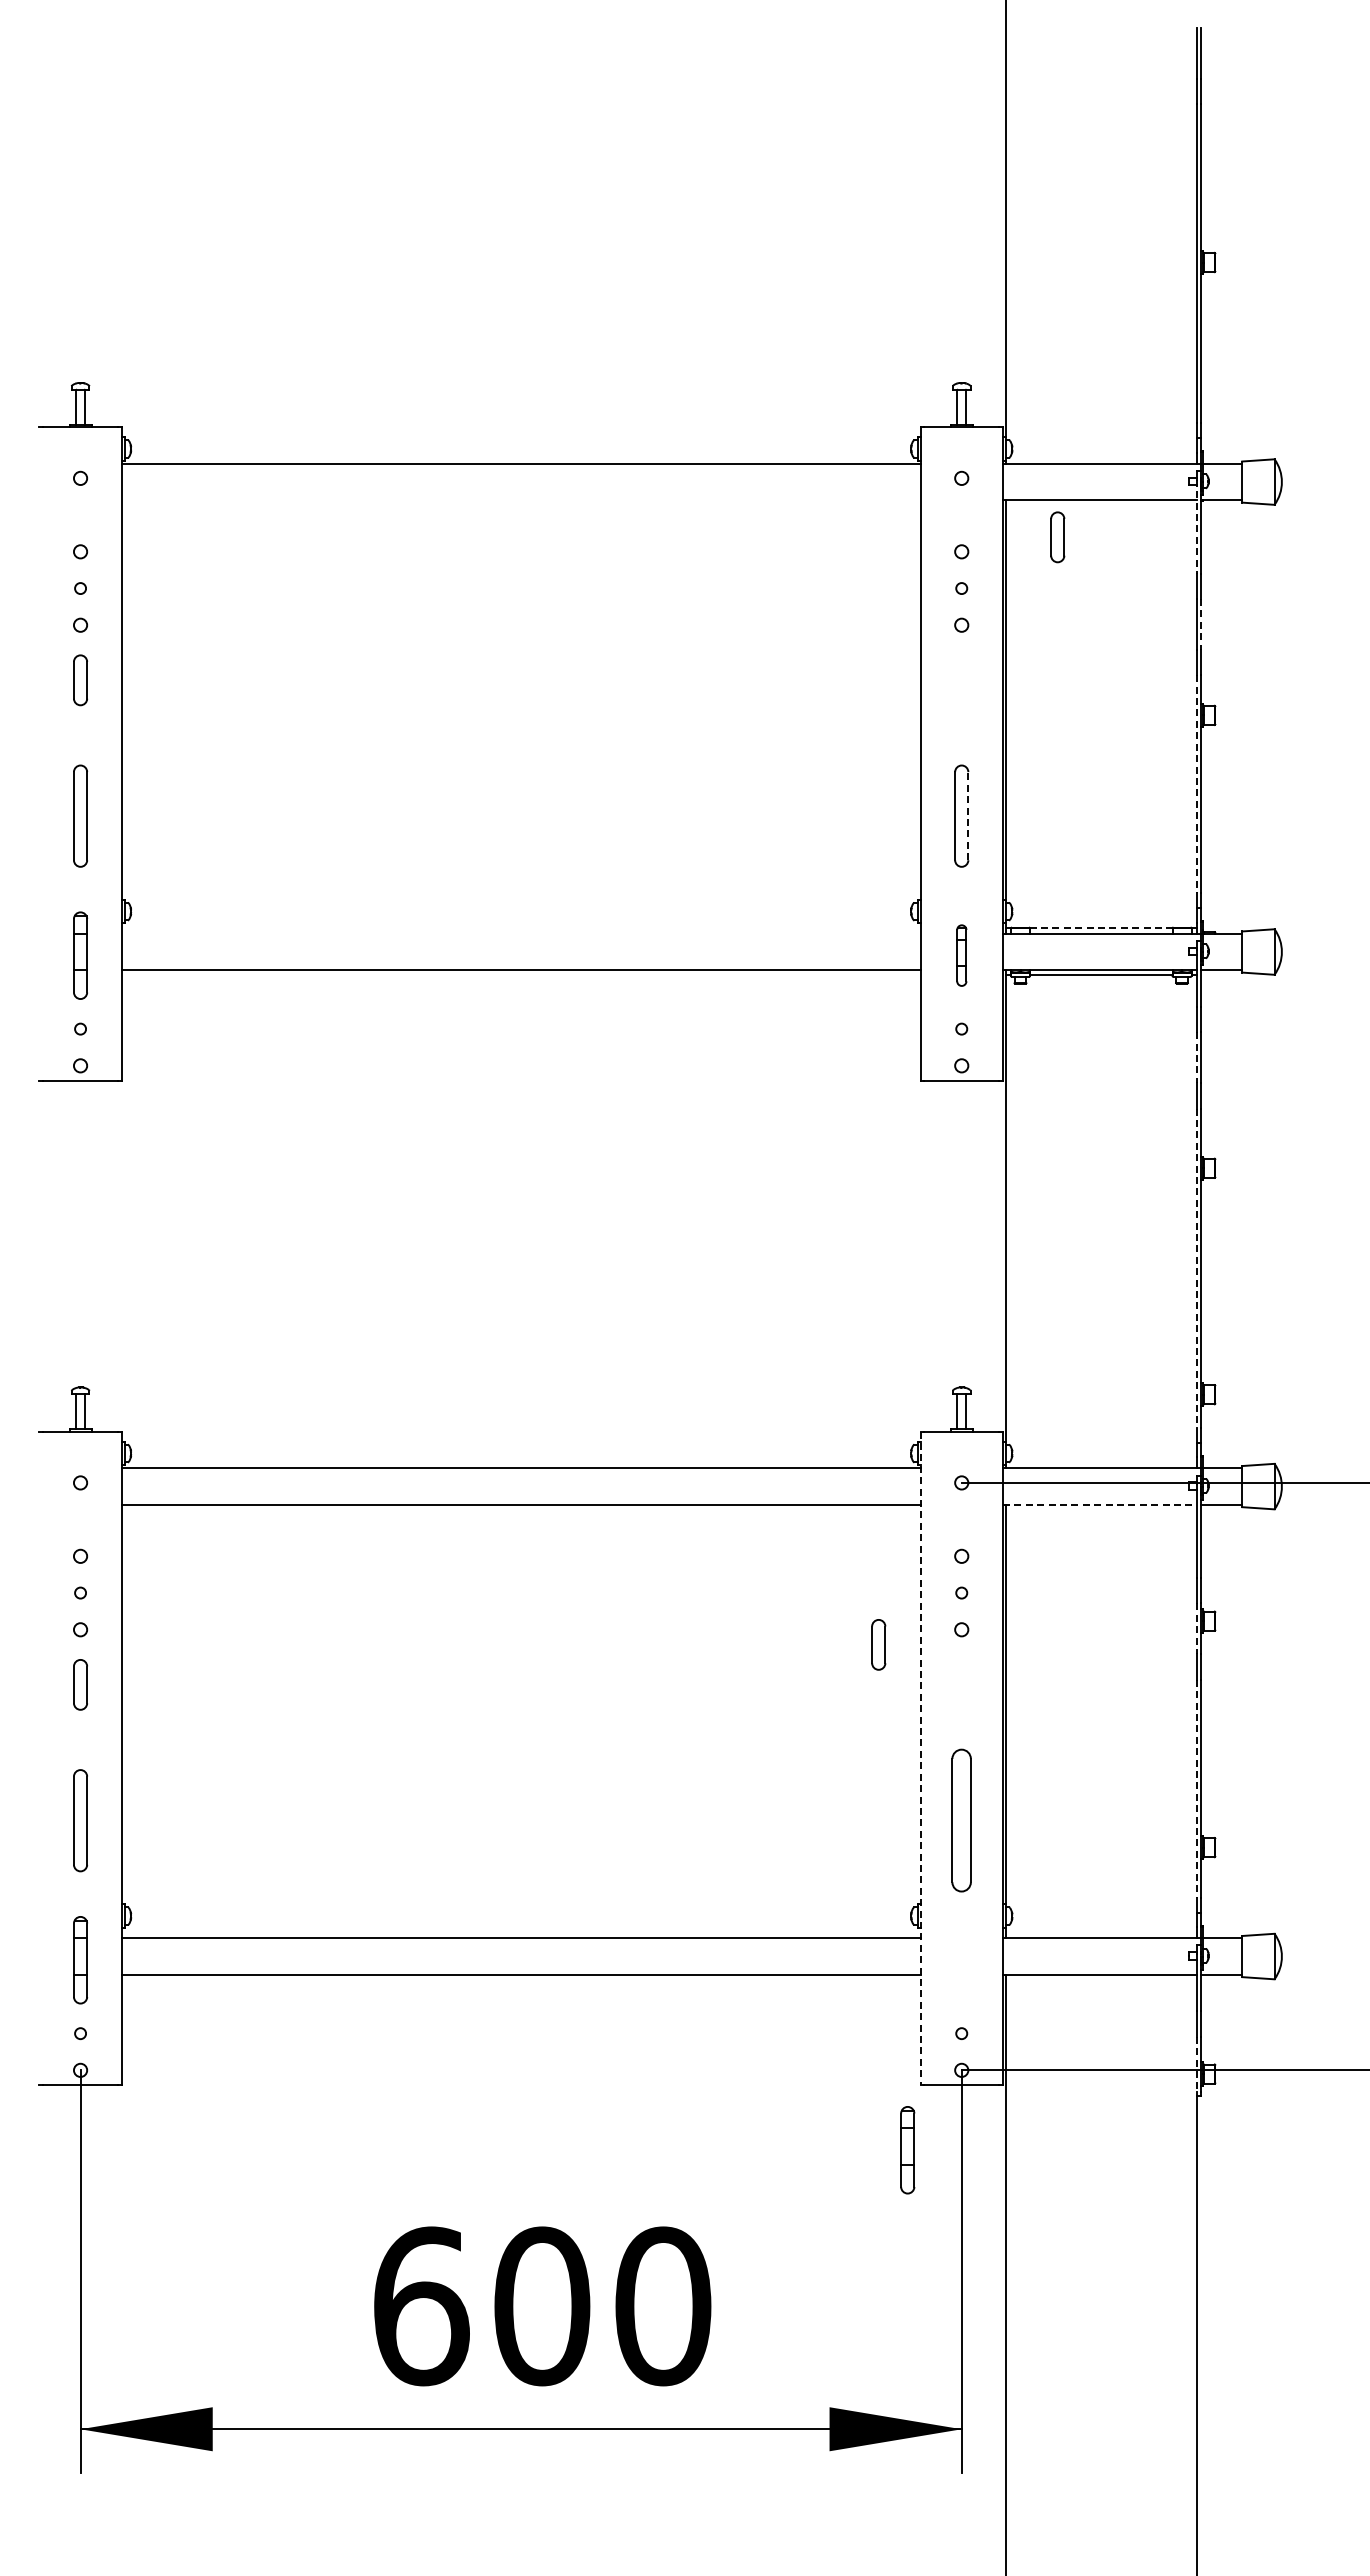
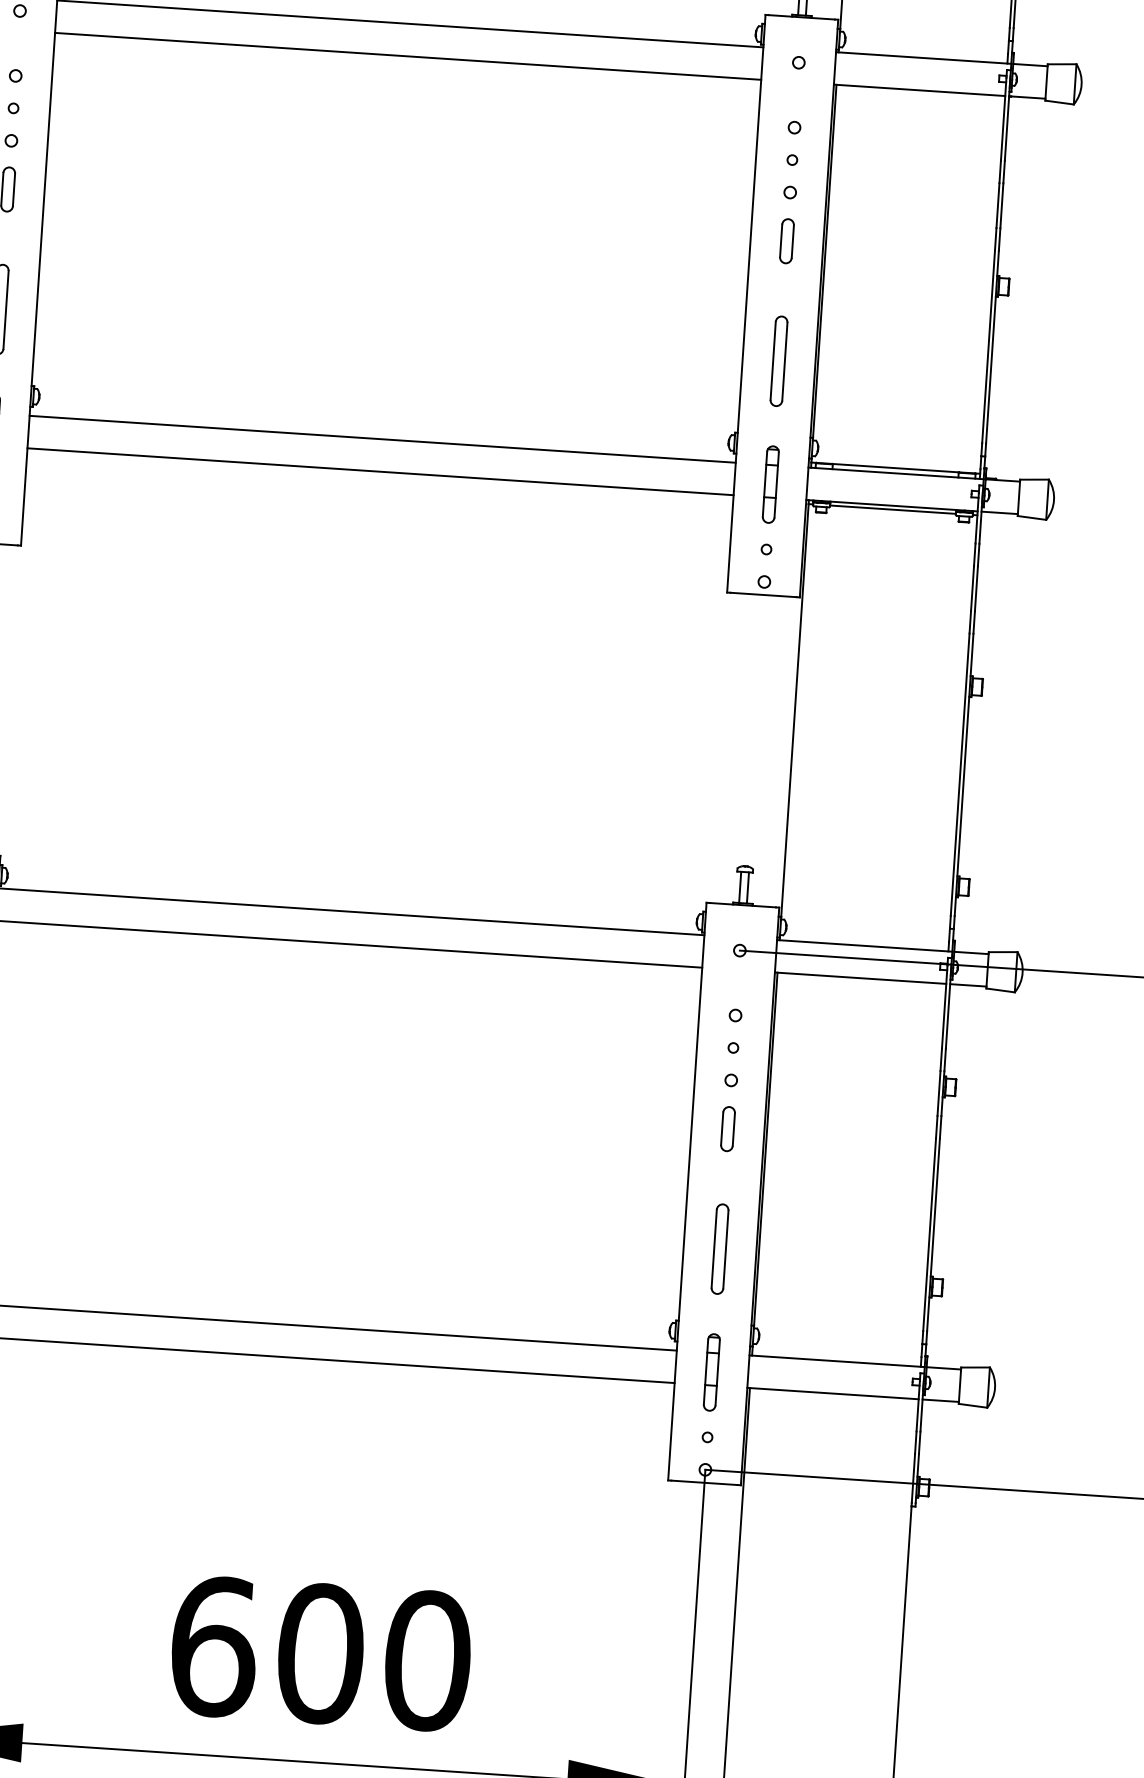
line: (520, 500) -> (407, 56), added
line: (1196, 526) -> (1003, 119), dashed -> solid
part: (1057, 537) -> (786, 241), moved
line: (1201, 624) -> (1002, 205), dashed -> solid
line: (1196, 784) -> (988, 347), dashed -> solid
line: (968, 815) -> (785, 361), dashed -> solid
line: (1101, 927) -> (896, 467), dashed -> solid
line: (520, 933) -> (382, 439), added
part: (961, 955) -> (770, 484), size x1.43
line: (1196, 1058) -> (972, 589), dashed -> solid
line: (1196, 1268) -> (959, 774), dashed -> solid
line: (1099, 1504) -> (860, 977), dashed -> solid
line: (1196, 1629) -> (938, 1093), dashed -> solid
part: (878, 1644) -> (727, 1128), moved
line: (920, 1758) -> (687, 1191), dashed -> solid
line: (1196, 1789) -> (929, 1235), dashed -> solid
part: (961, 1820) -> (719, 1248), size x0.71
line: (1196, 2064) -> (913, 1478), dashed -> solid
part: (907, 2150) -> (711, 1372), moved

